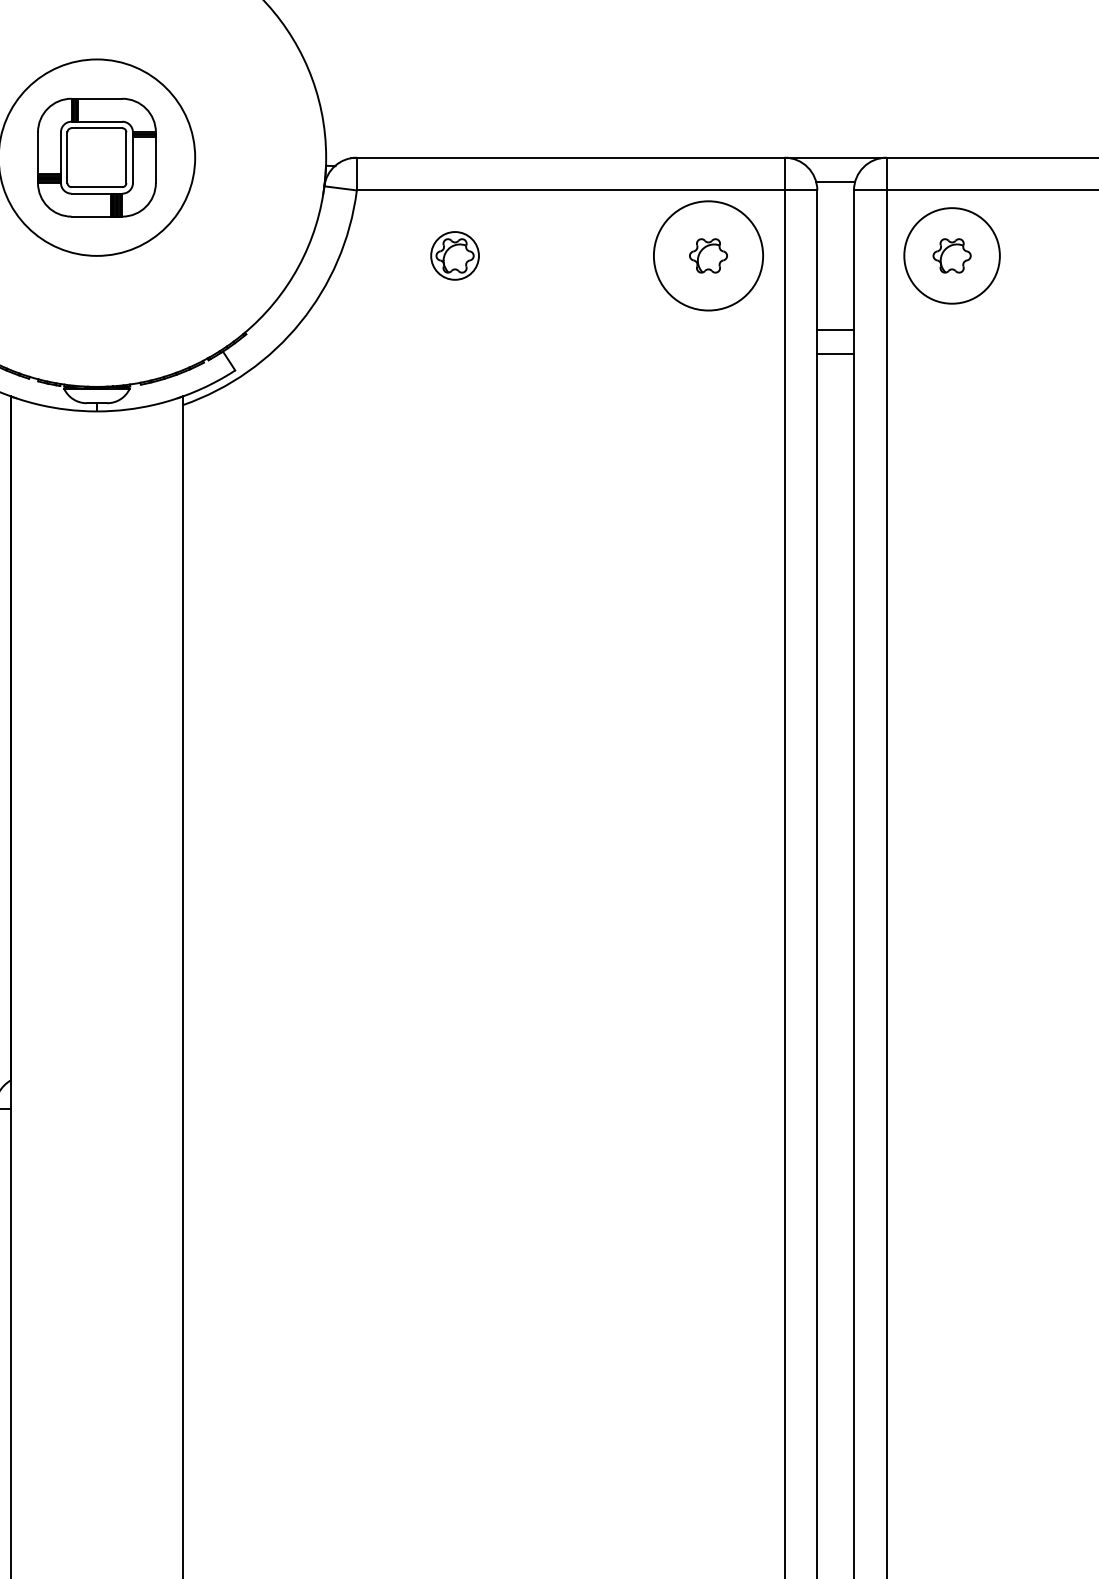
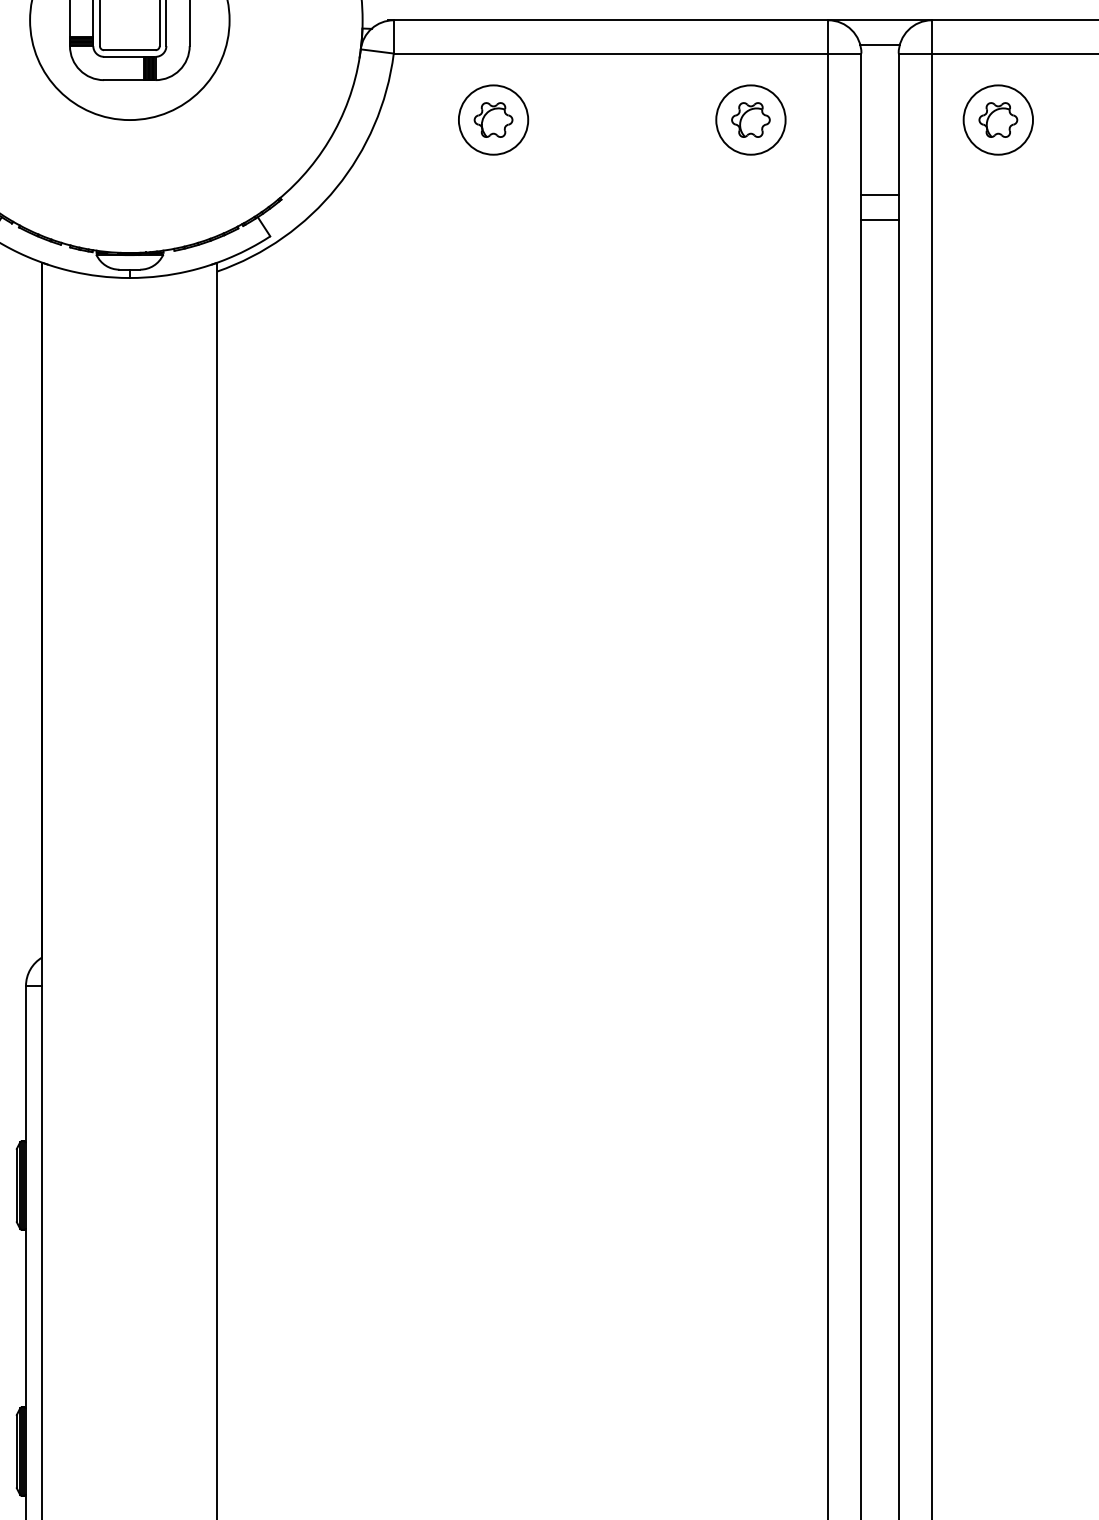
circle: (454, 255) -> (492, 119), size x1.43
circle: (708, 255) -> (750, 119), size x0.62
circle: (951, 255) -> (997, 119), size x0.71

